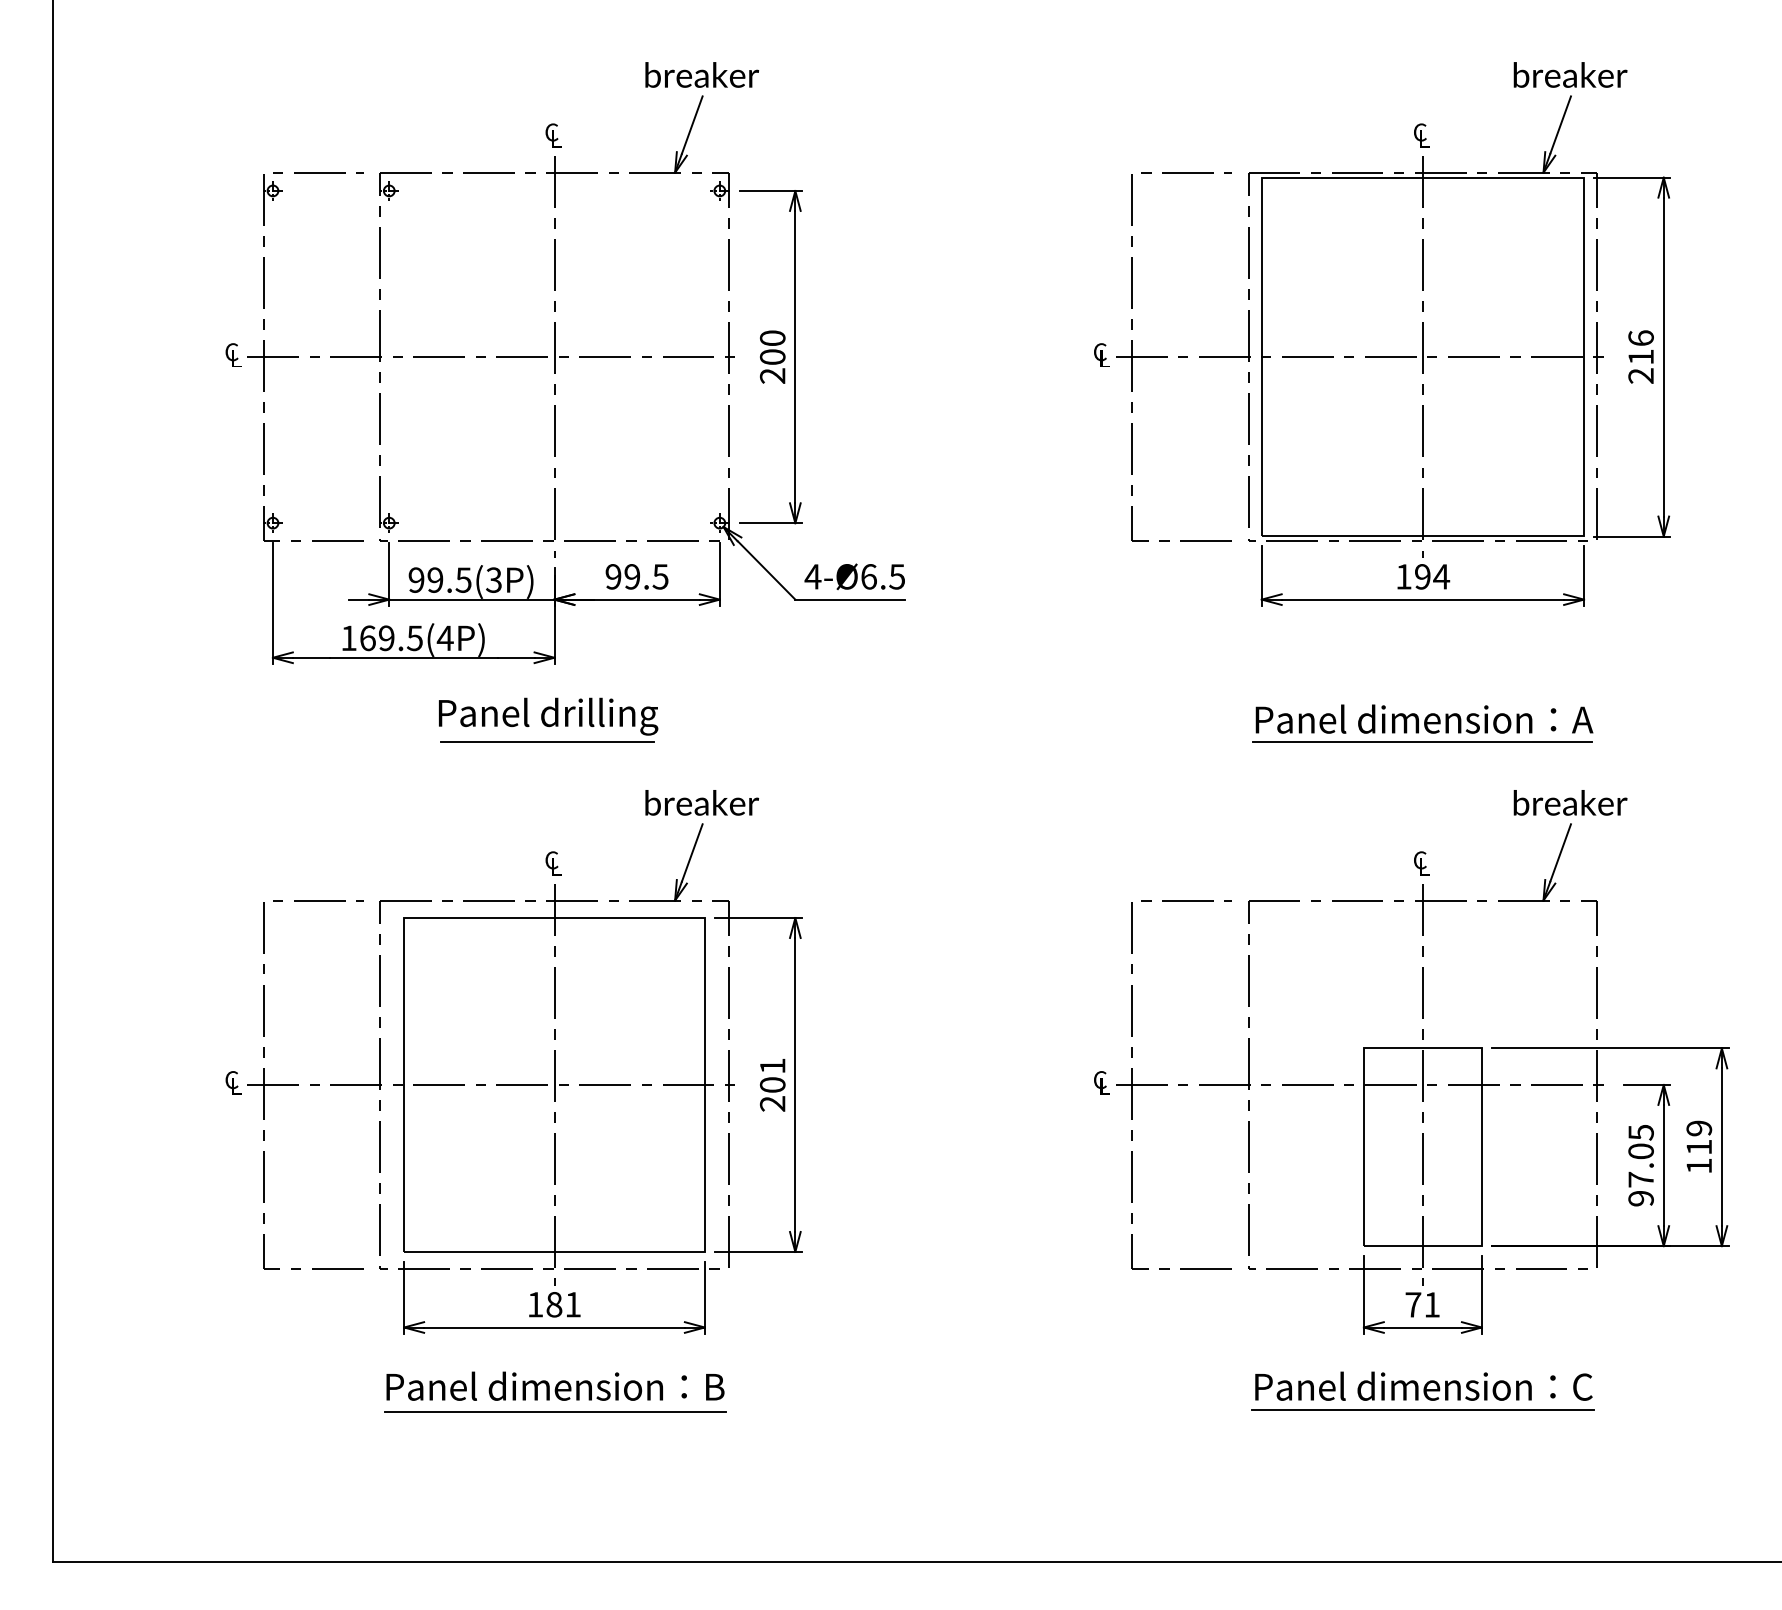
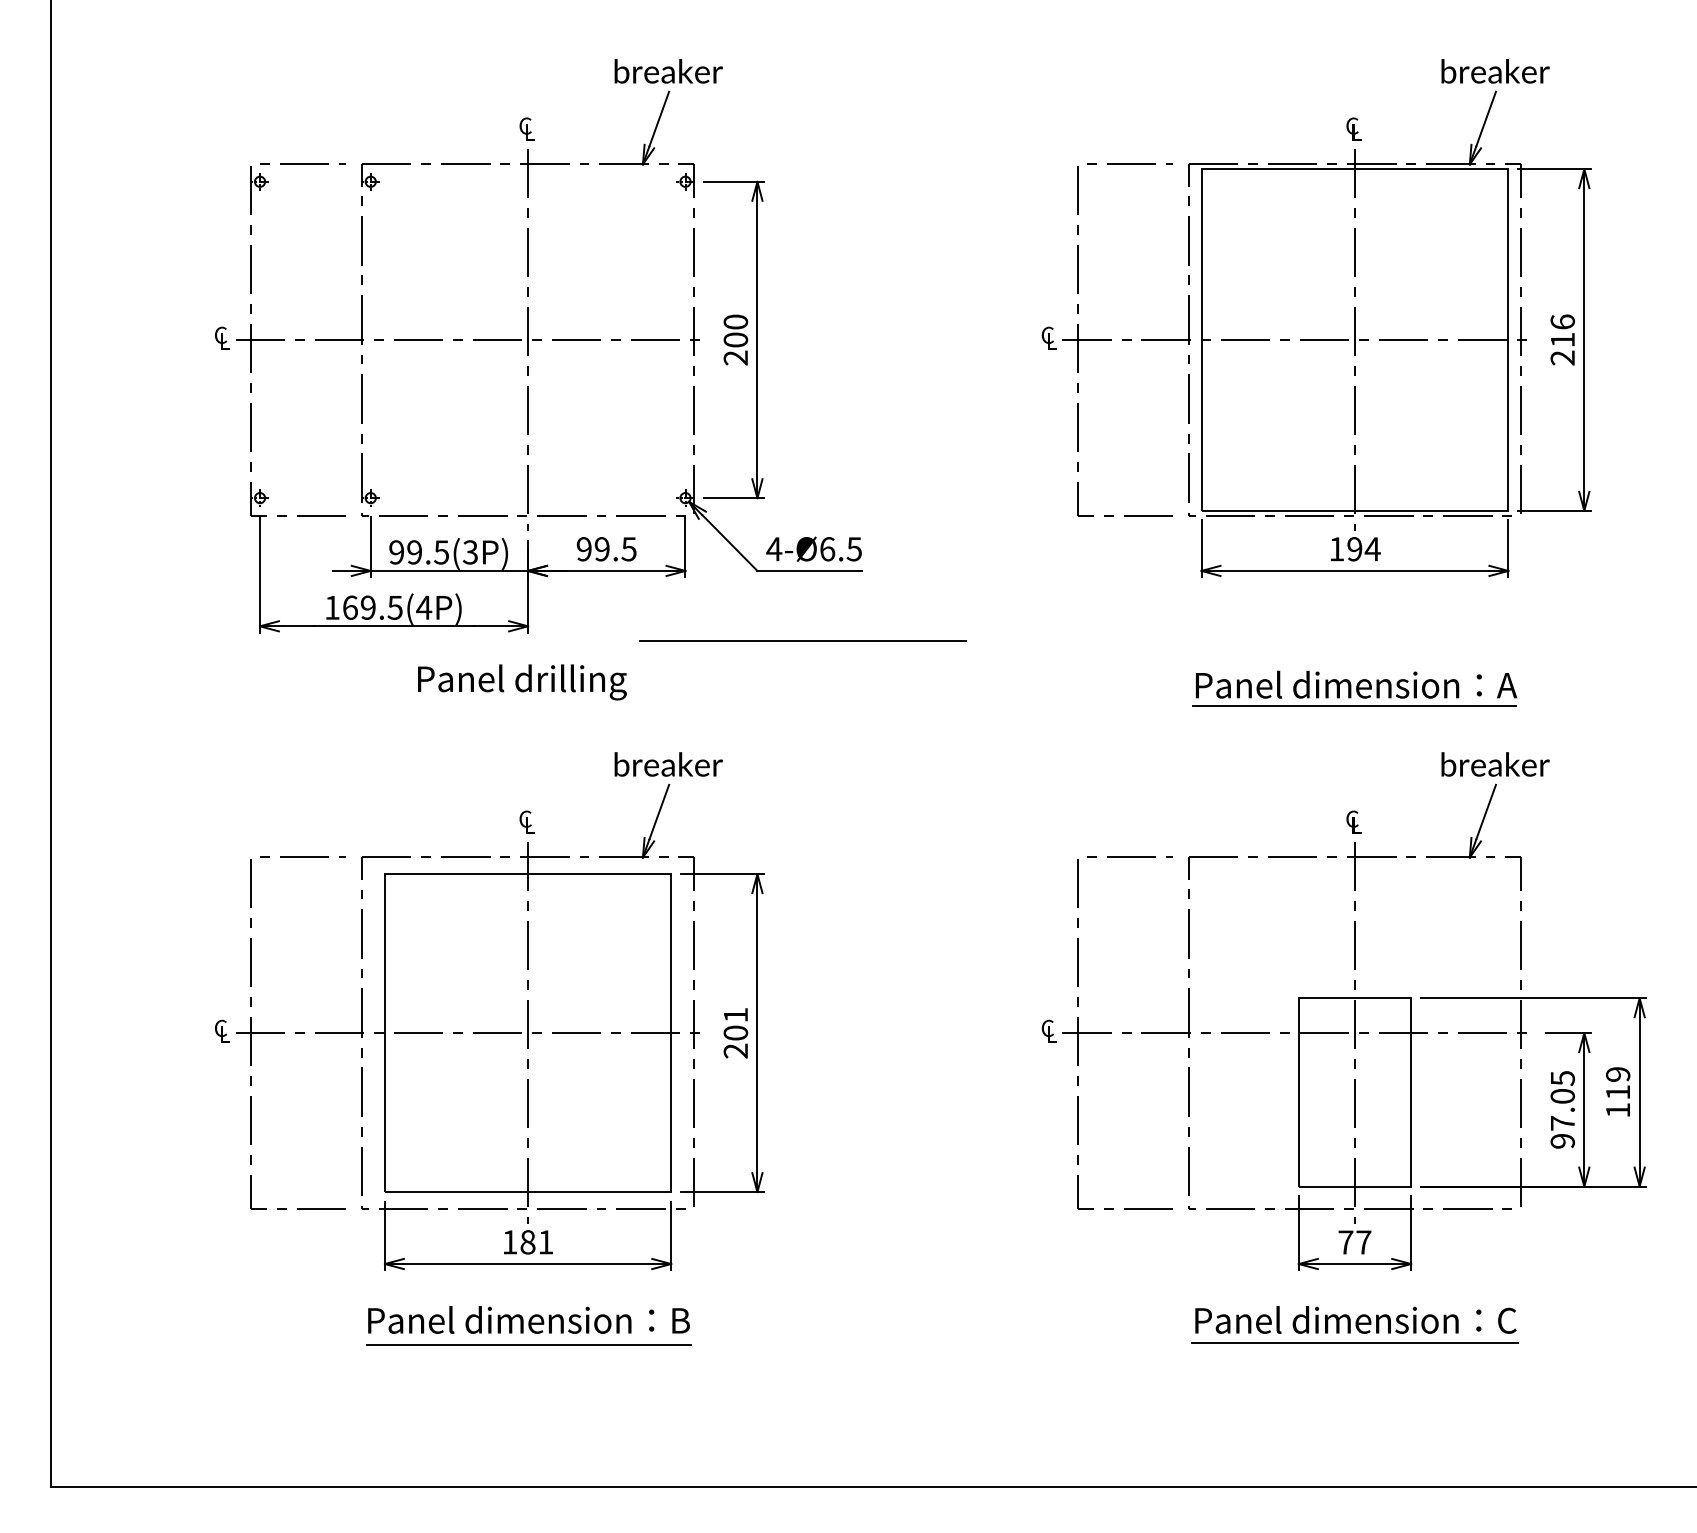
line: (842, 672) -> (802, 640), added
line: (547, 741) -> (521, 706), removed
text: (1432, 1304) -> (1364, 1242), 71 -> 77

